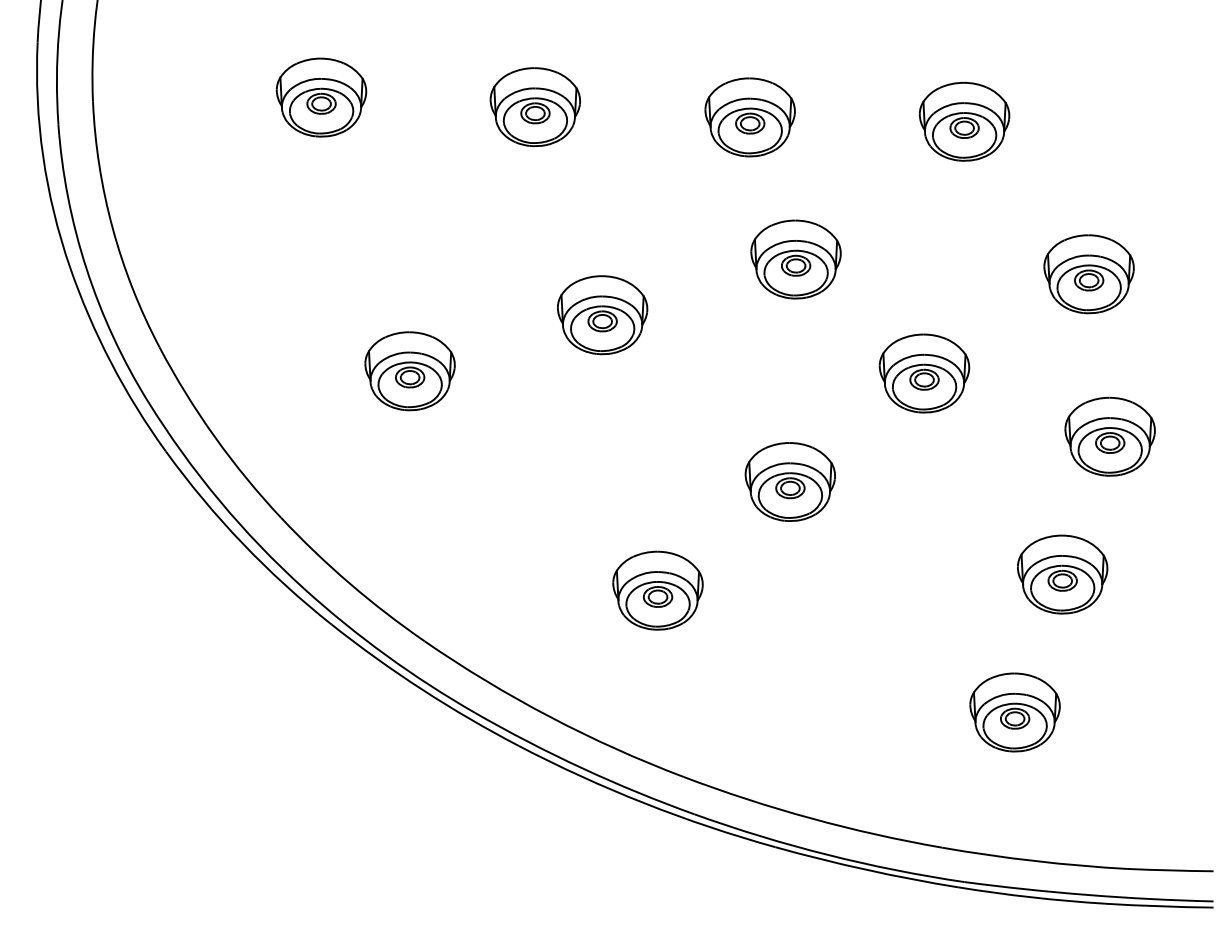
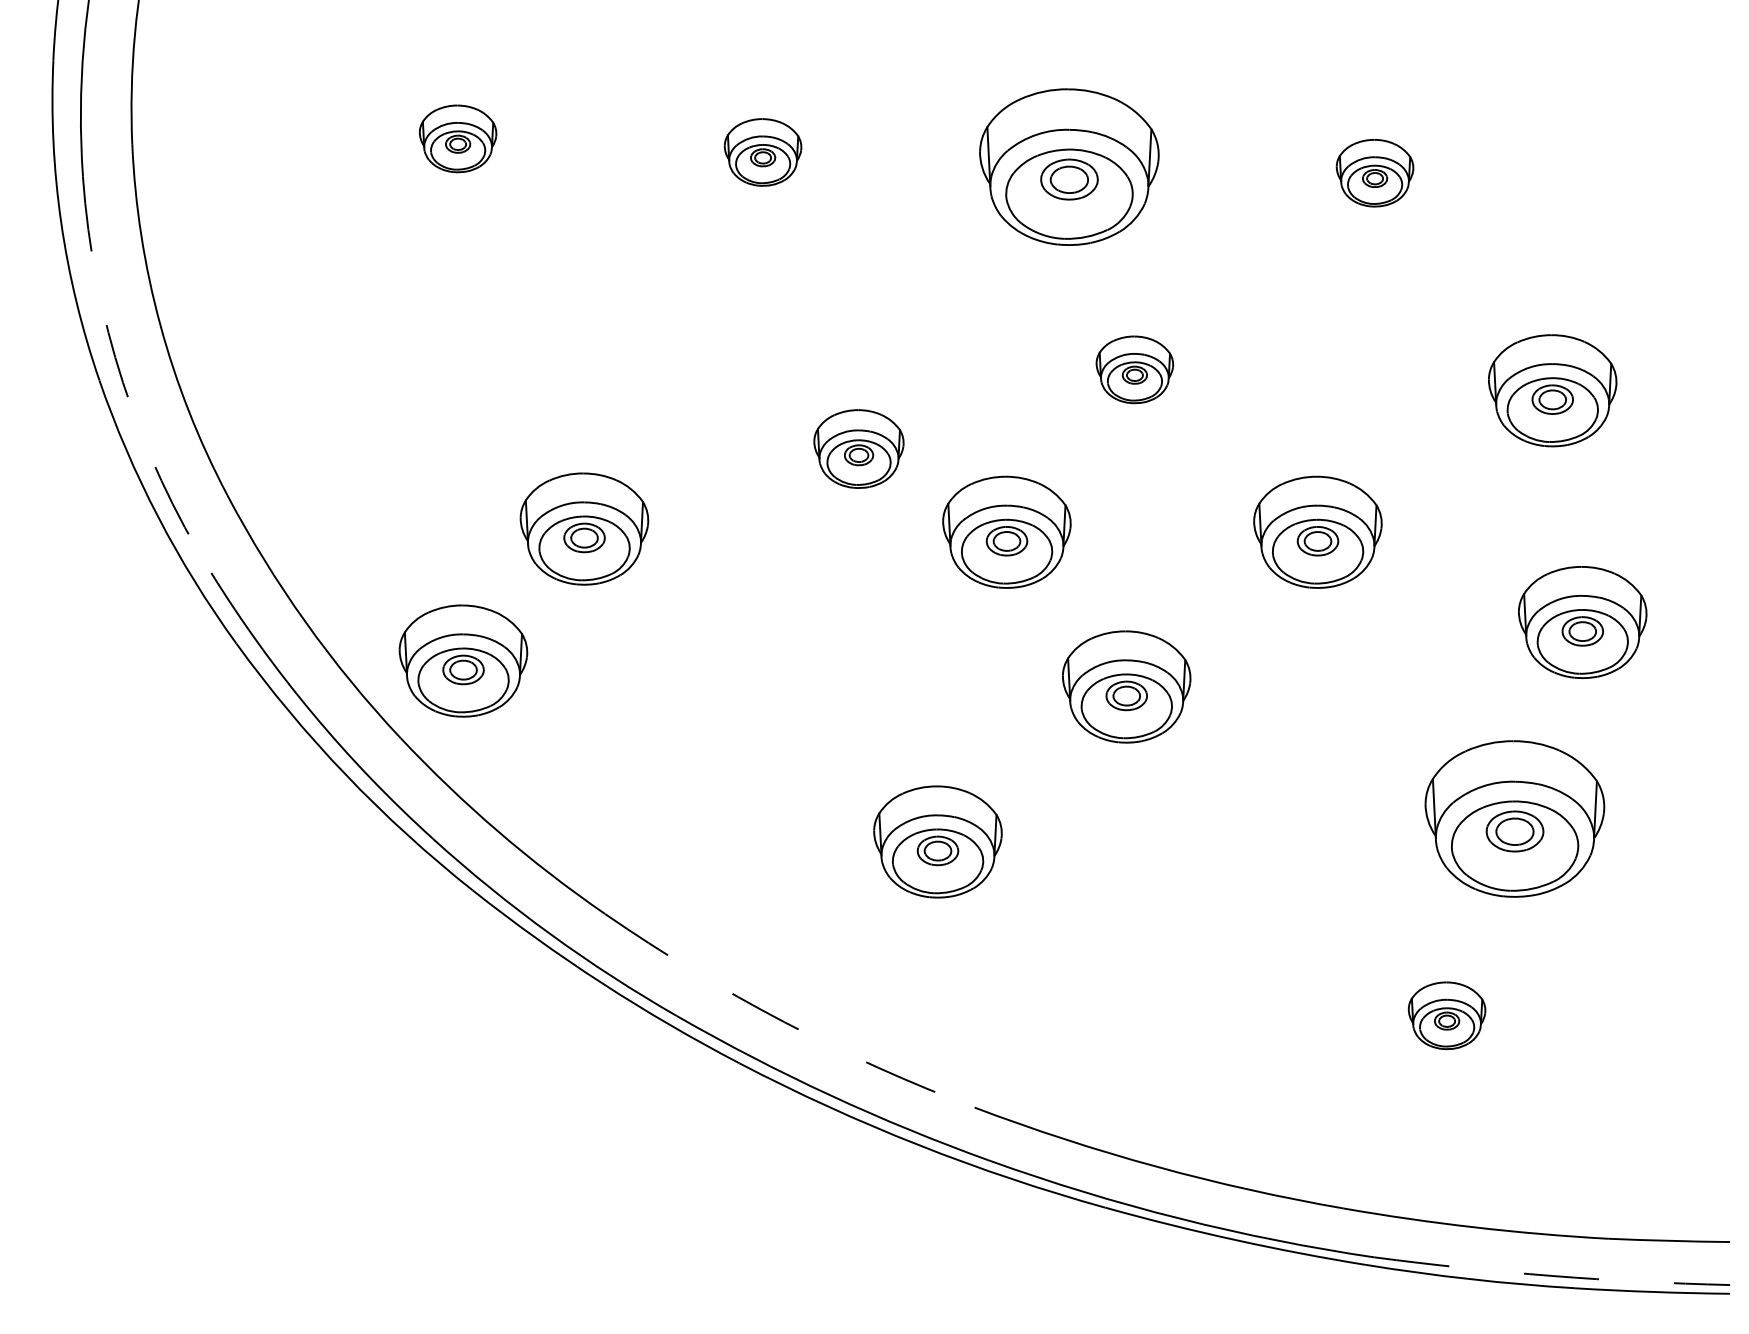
part: (321, 97) -> (457, 138), size x0.6
part: (534, 107) -> (762, 152), size x0.6
part: (750, 116) -> (1069, 166), size x1.4
part: (964, 121) -> (1374, 172), size x0.6
part: (795, 259) -> (1134, 369), size x0.6
arc: (86, 268) -> (123, 382), solid -> dashed
part: (602, 314) -> (858, 448), size x0.7
part: (706, 372) -> (1006, 531), added
part: (325, 463) -> (463, 660), added
part: (1062, 574) -> (1514, 818), size x1.4
part: (1014, 712) -> (1446, 1015), size x0.6
arc: (550, 716) -> (784, 1021), solid -> dashed
arc: (1088, 894) -> (1552, 1275), solid -> dashed

